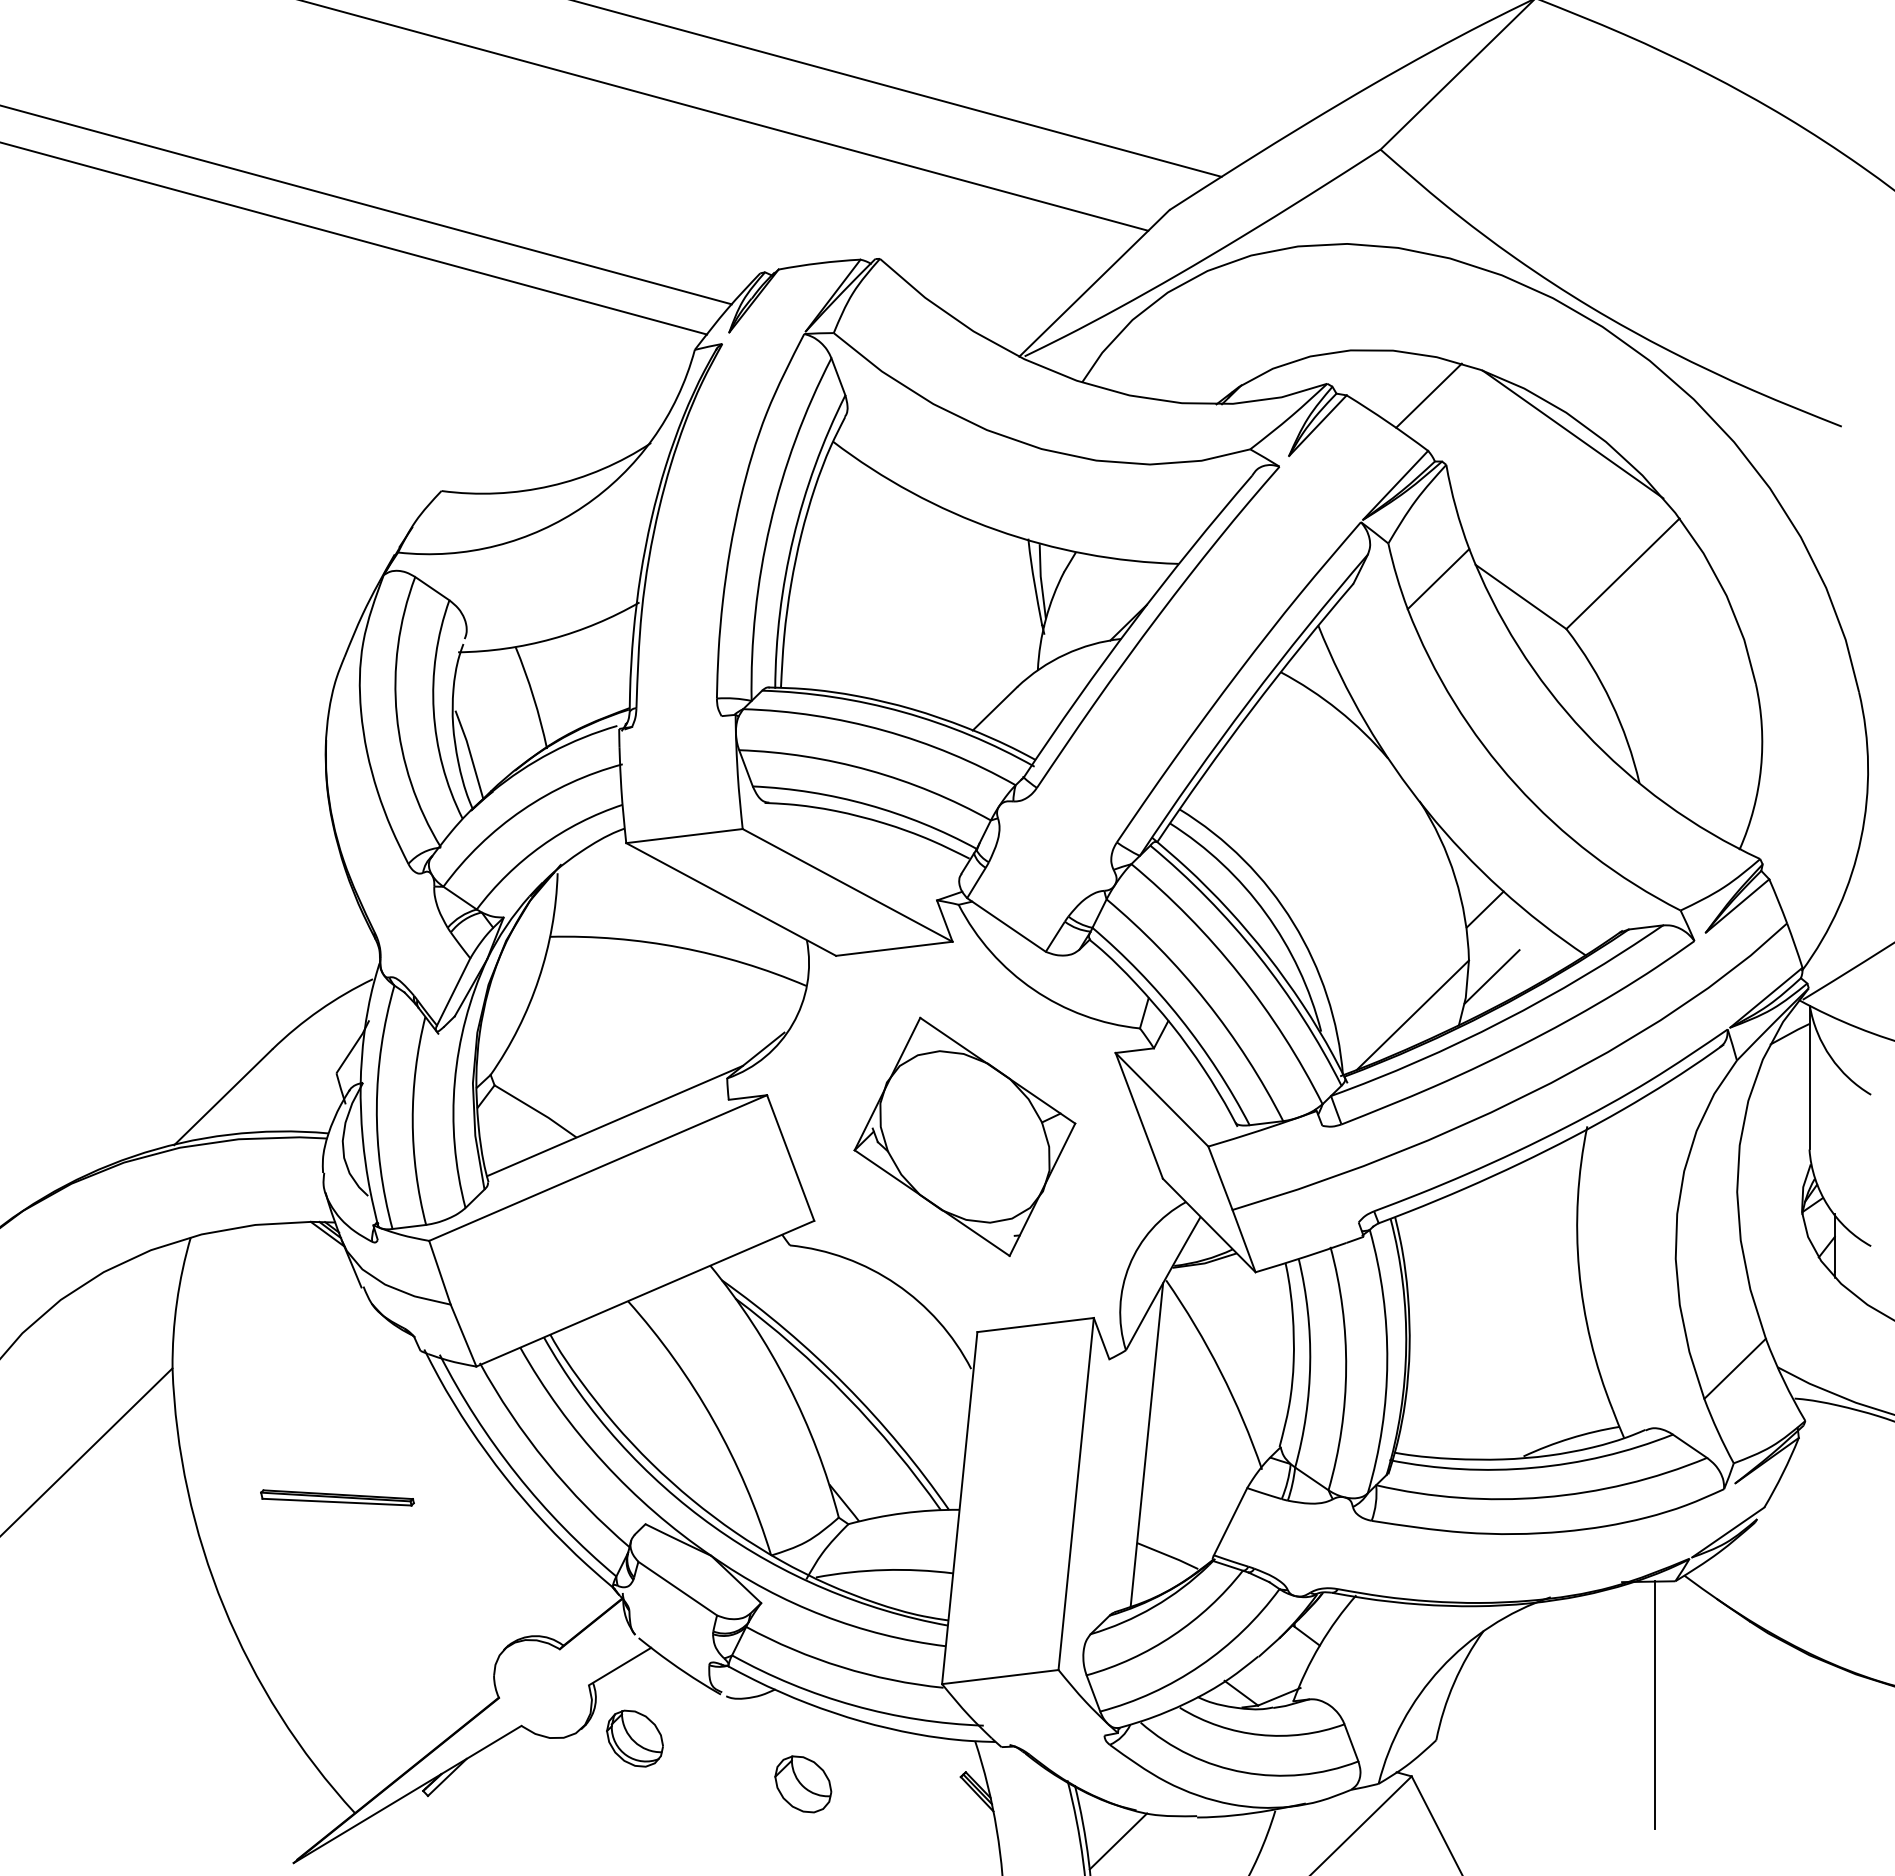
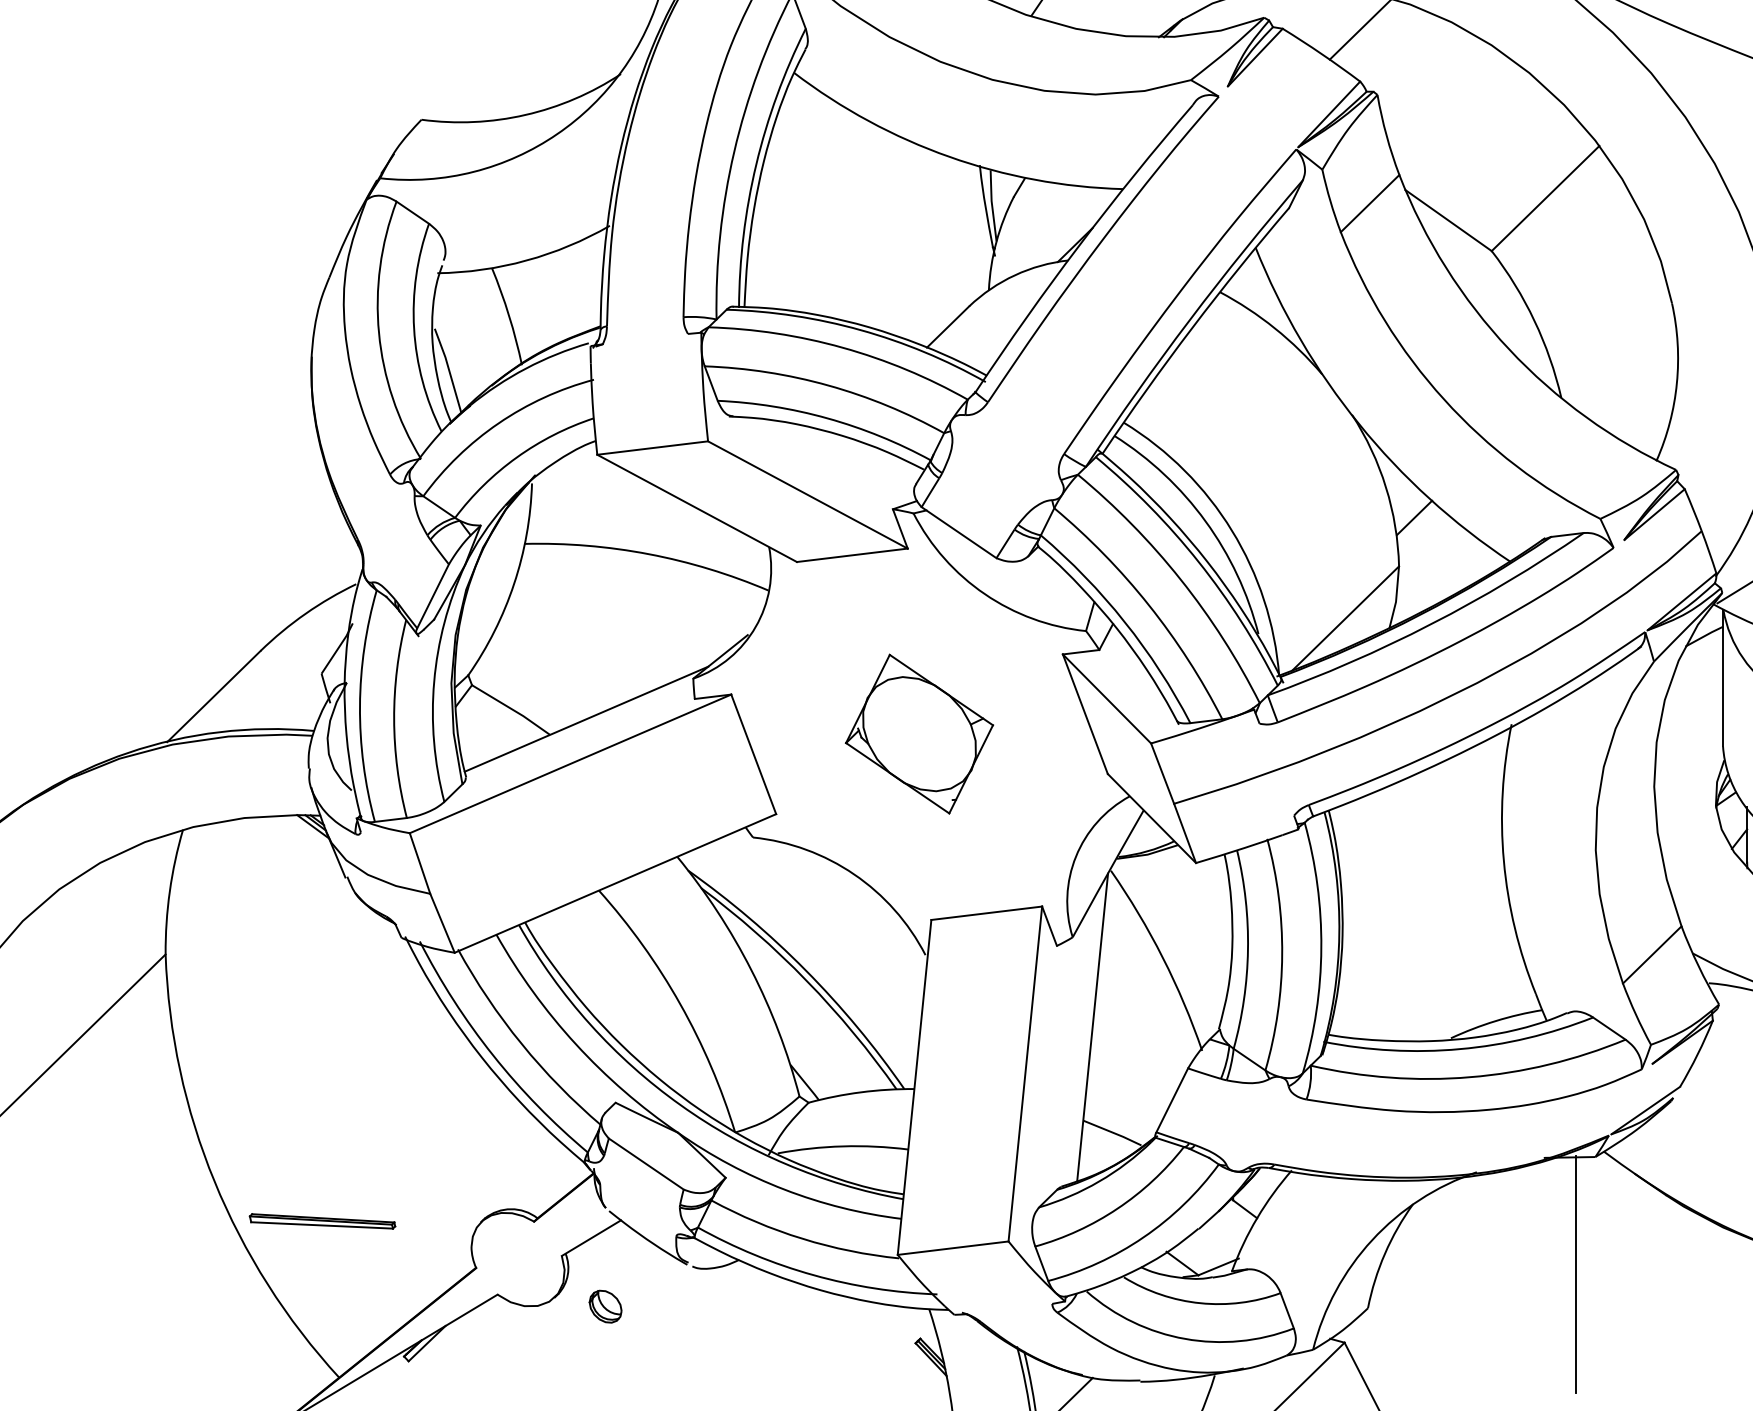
line: (1572, 434) -> (1497, 65), removed
line: (1491, 976) -> (1420, 581), removed
part: (964, 1136) -> (919, 733), size x0.7
part: (337, 1497) -> (322, 1220), moved
part: (634, 1738) -> (605, 1306), size x0.6
part: (803, 1784) -> (765, 1350), removed

